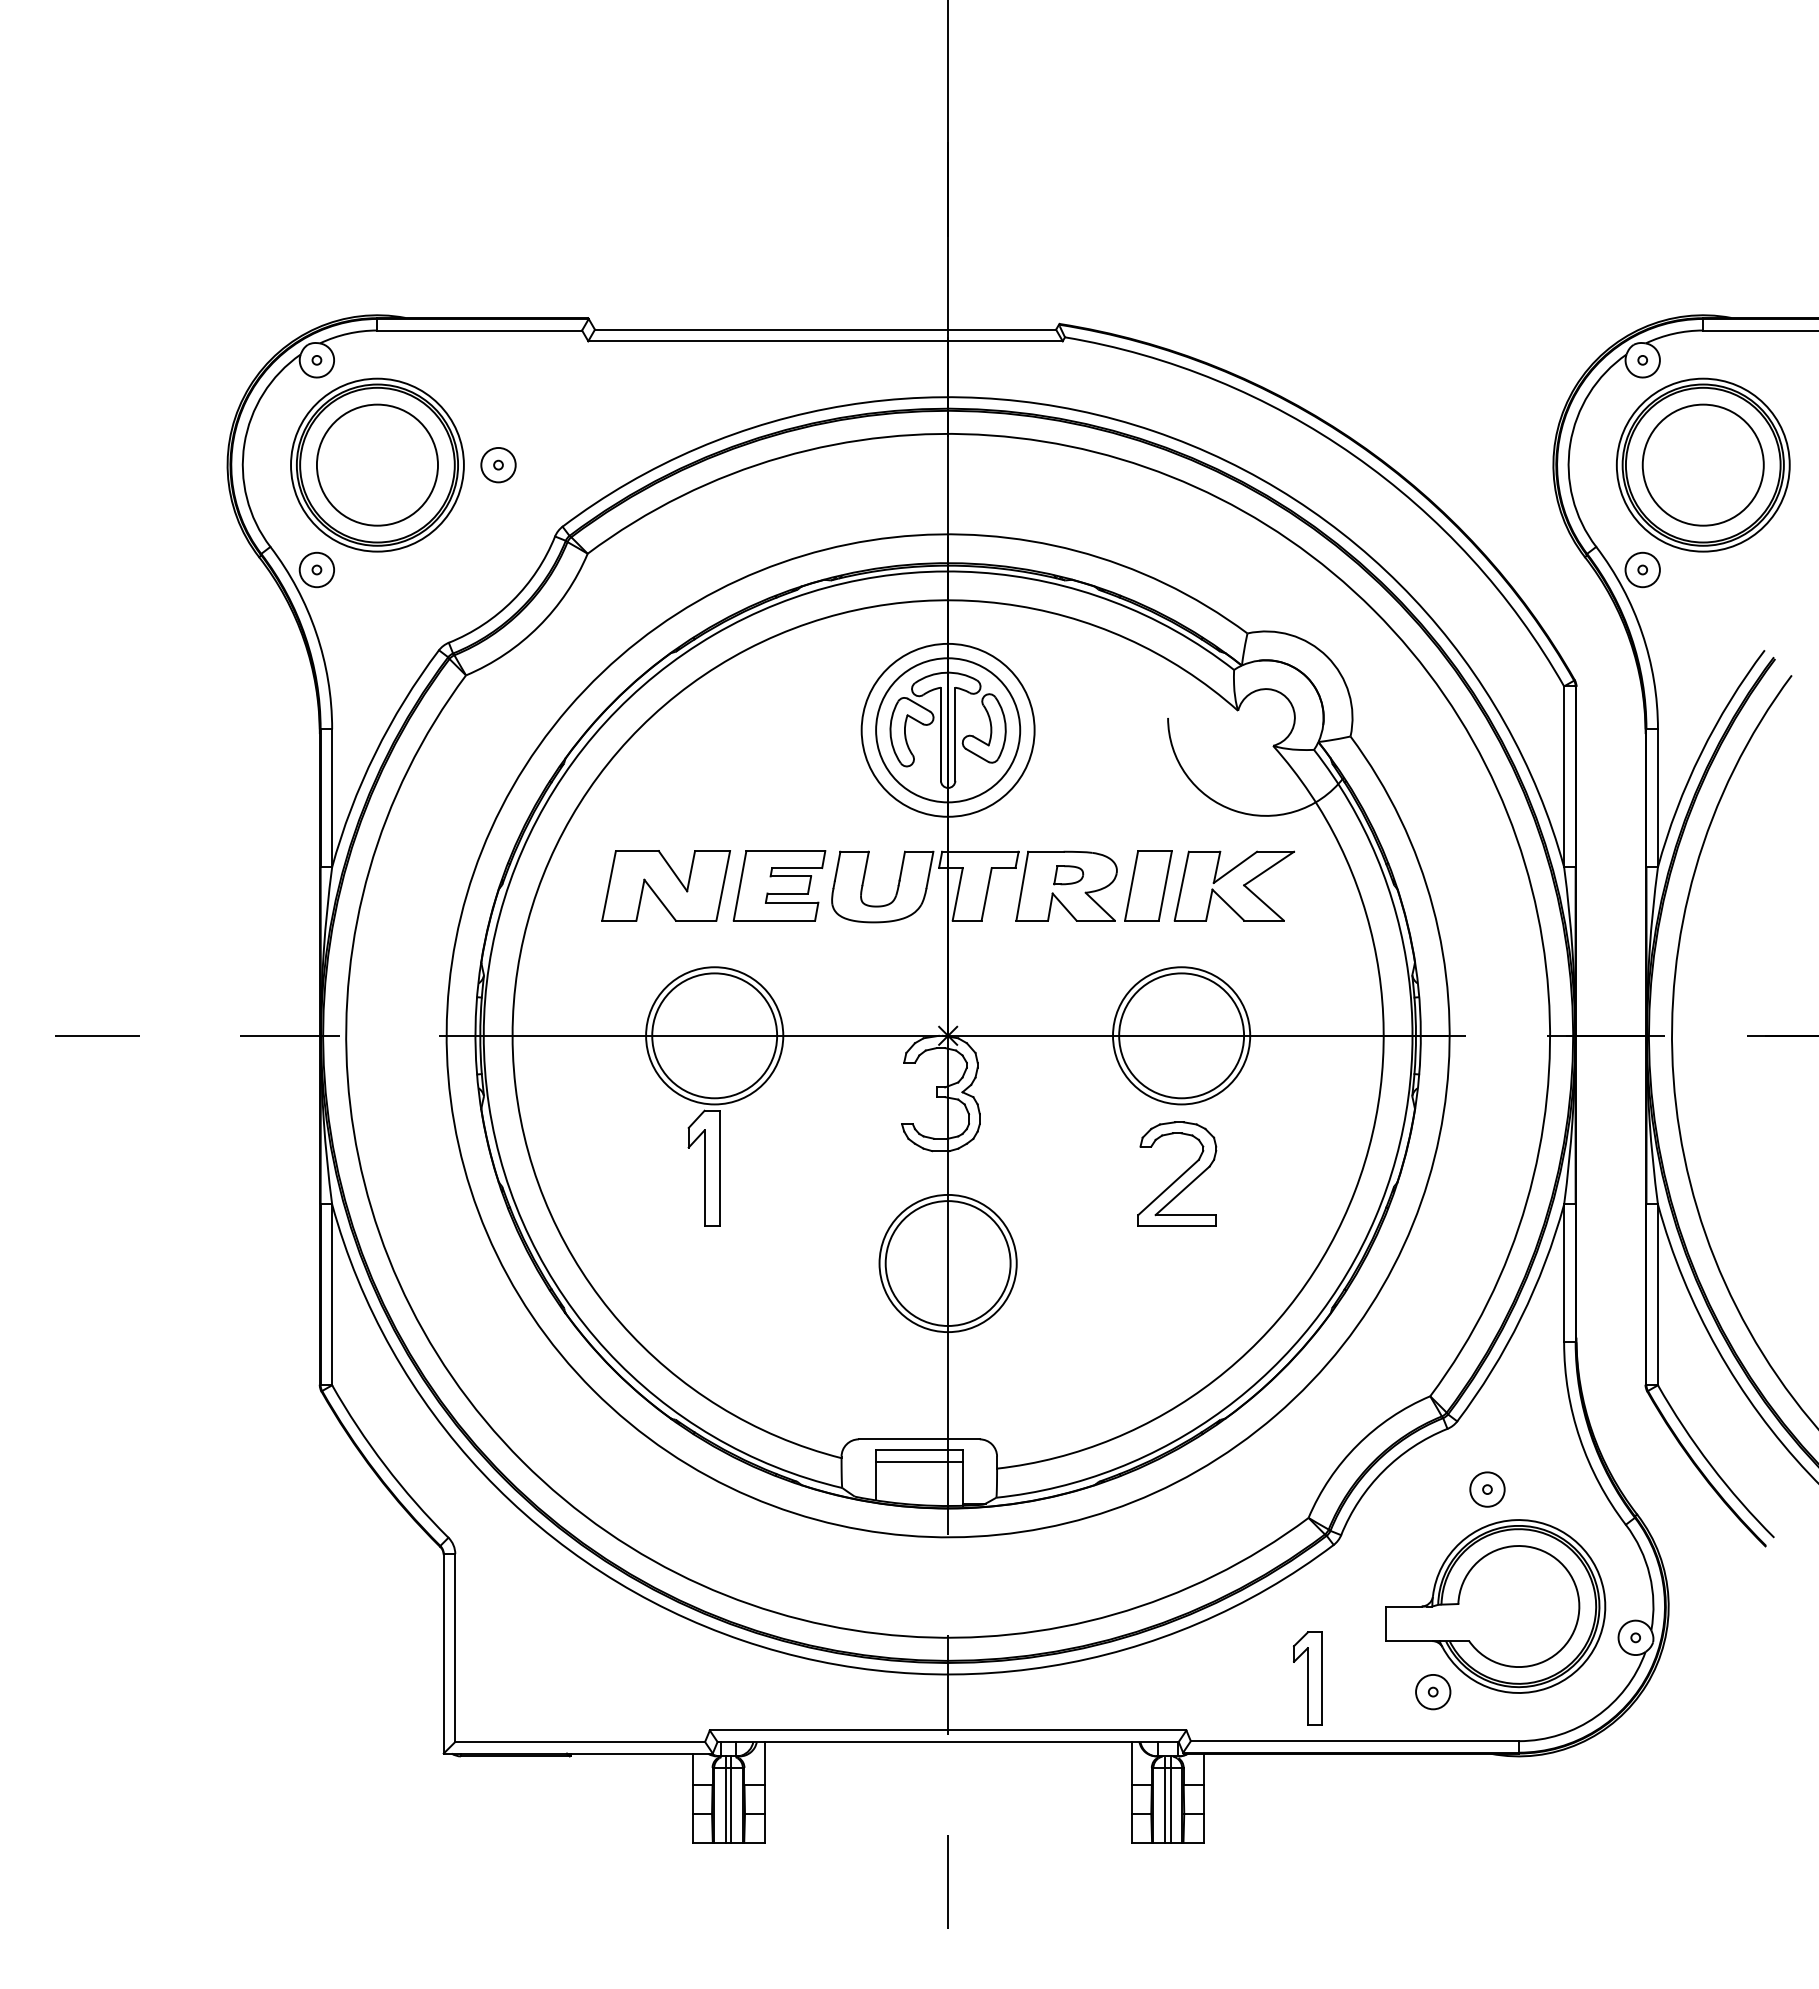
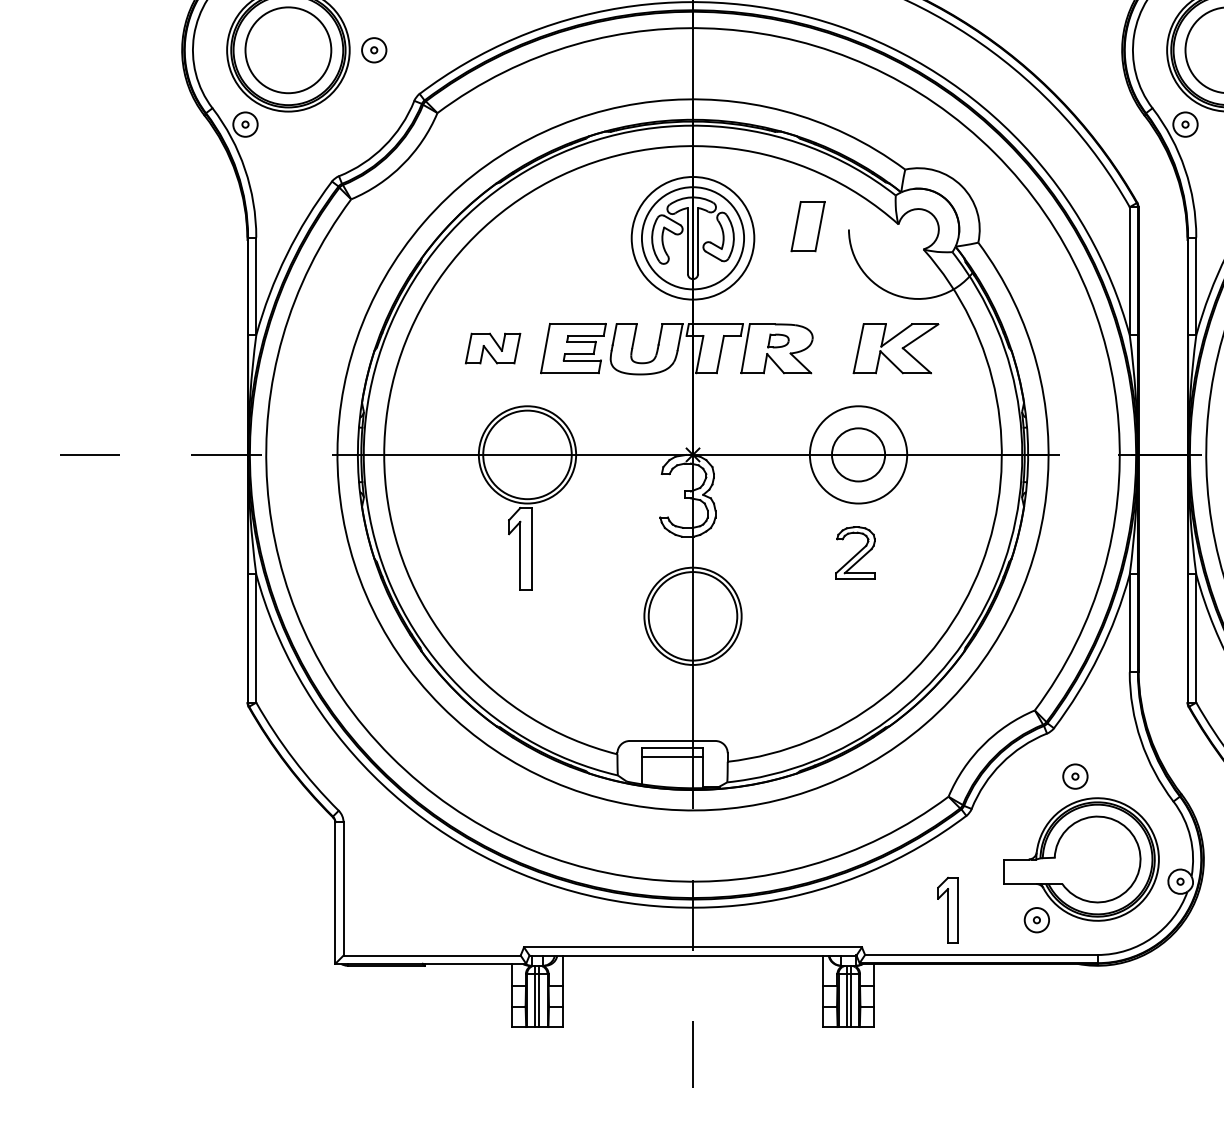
part: (665, 885) -> (492, 348), size x0.6
part: (1148, 885) -> (808, 226), moved
circle: (1181, 1035) -> (858, 454), size x0.6
part: (1177, 1173) -> (855, 552), size x0.7

